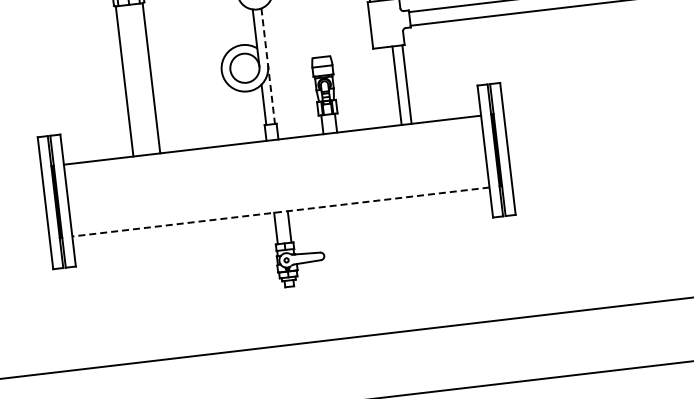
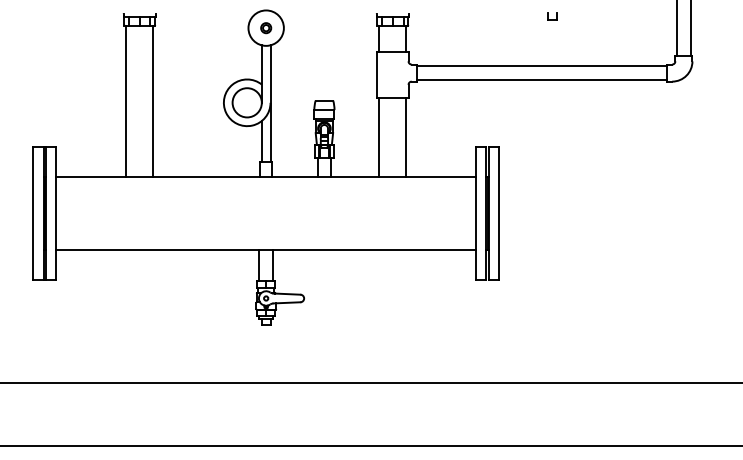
line: (268, 66) -> (270, 103), dashed -> solid
line: (397, 85) -> (379, 137), moved
line: (280, 211) -> (265, 249), dashed -> solid

